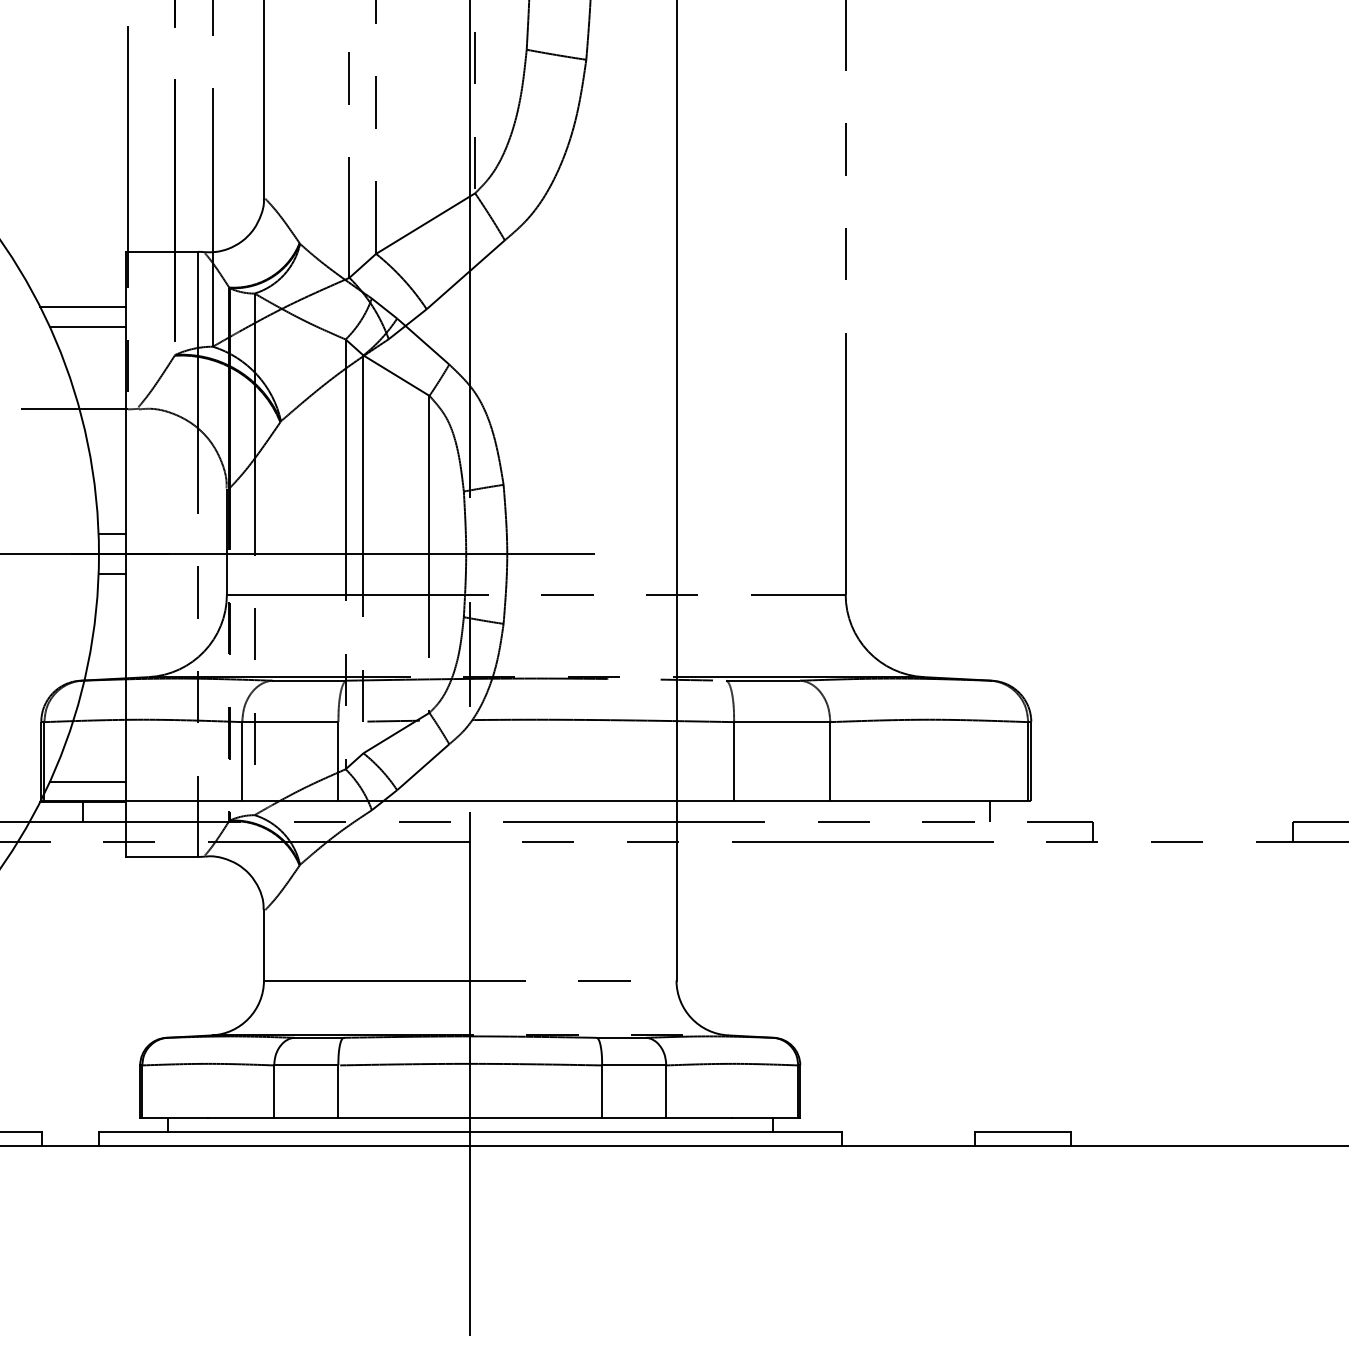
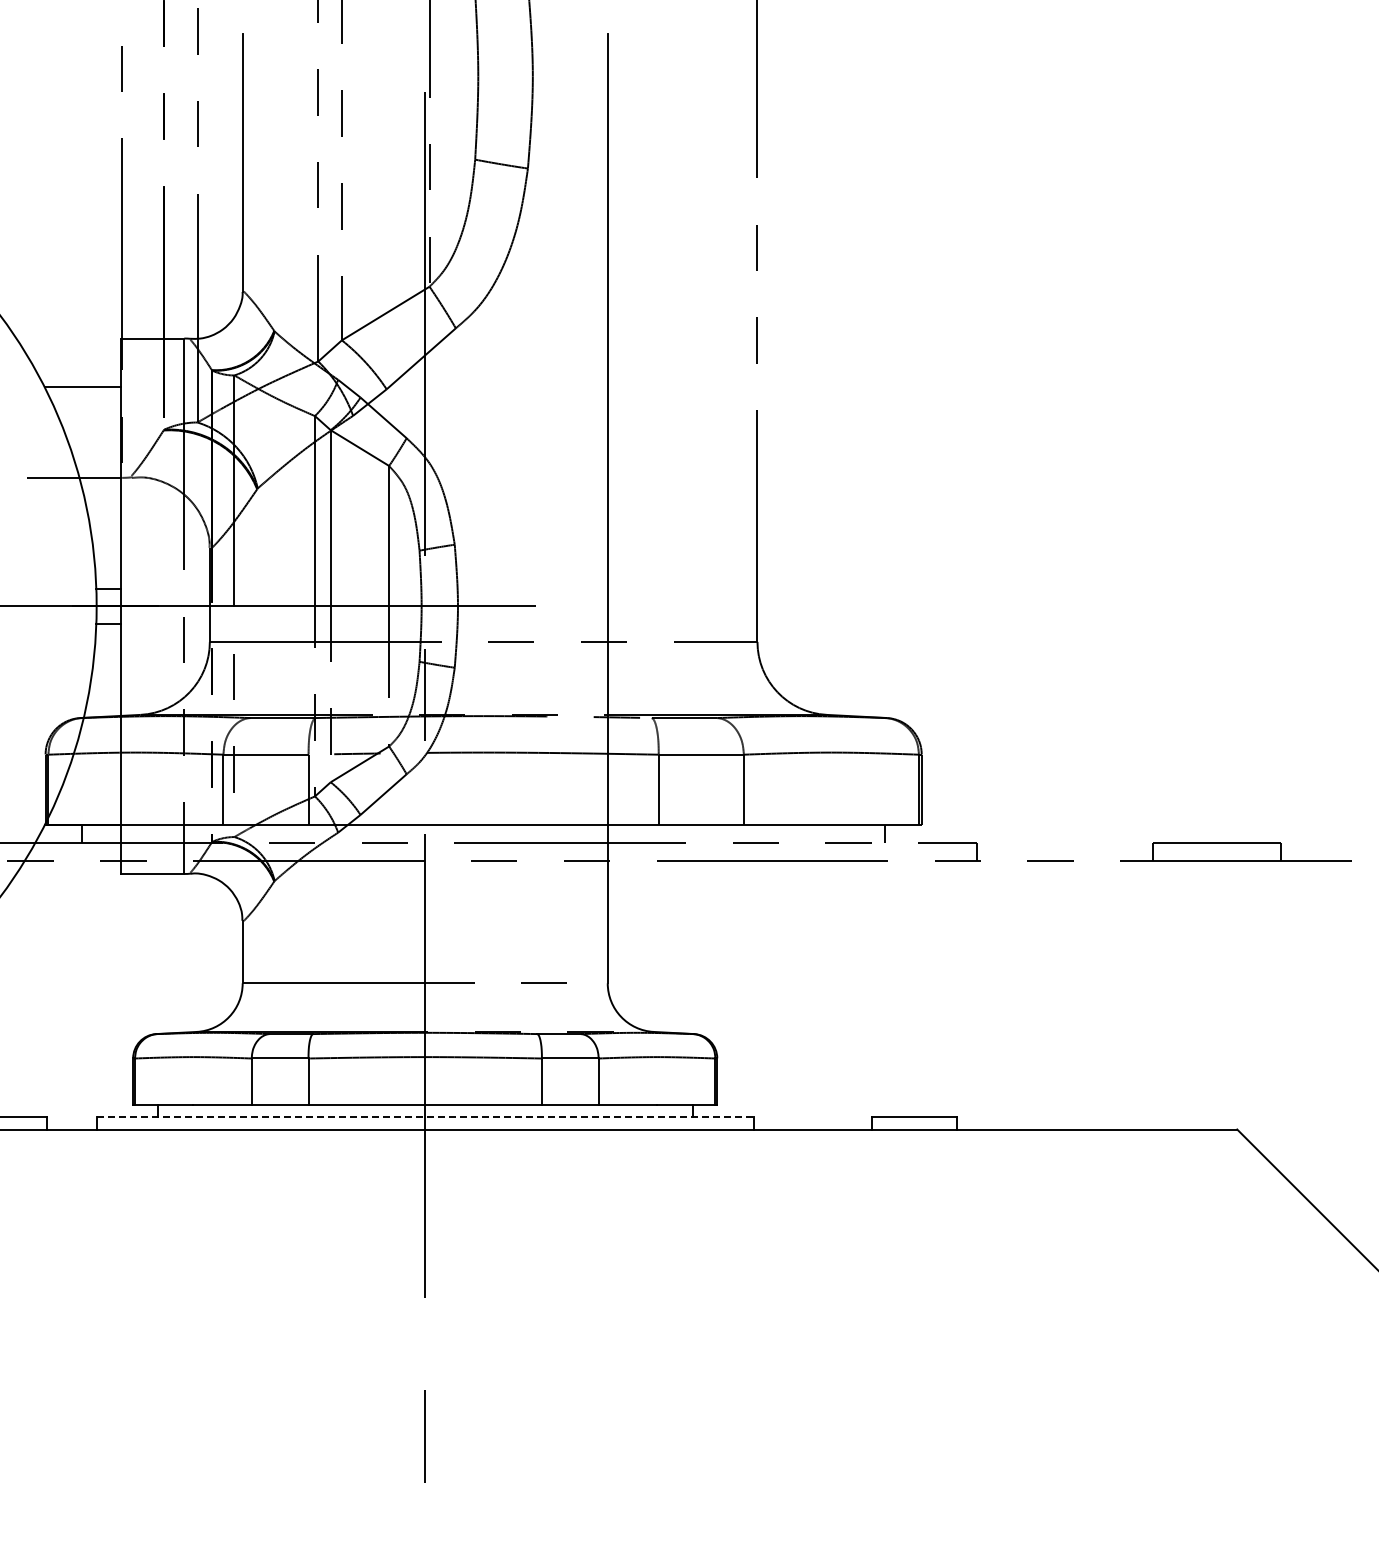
line: (88, 326) -> (87, 404), removed
line: (88, 781) -> (87, 807), removed
line: (470, 1132) -> (425, 1117), solid -> dashed

